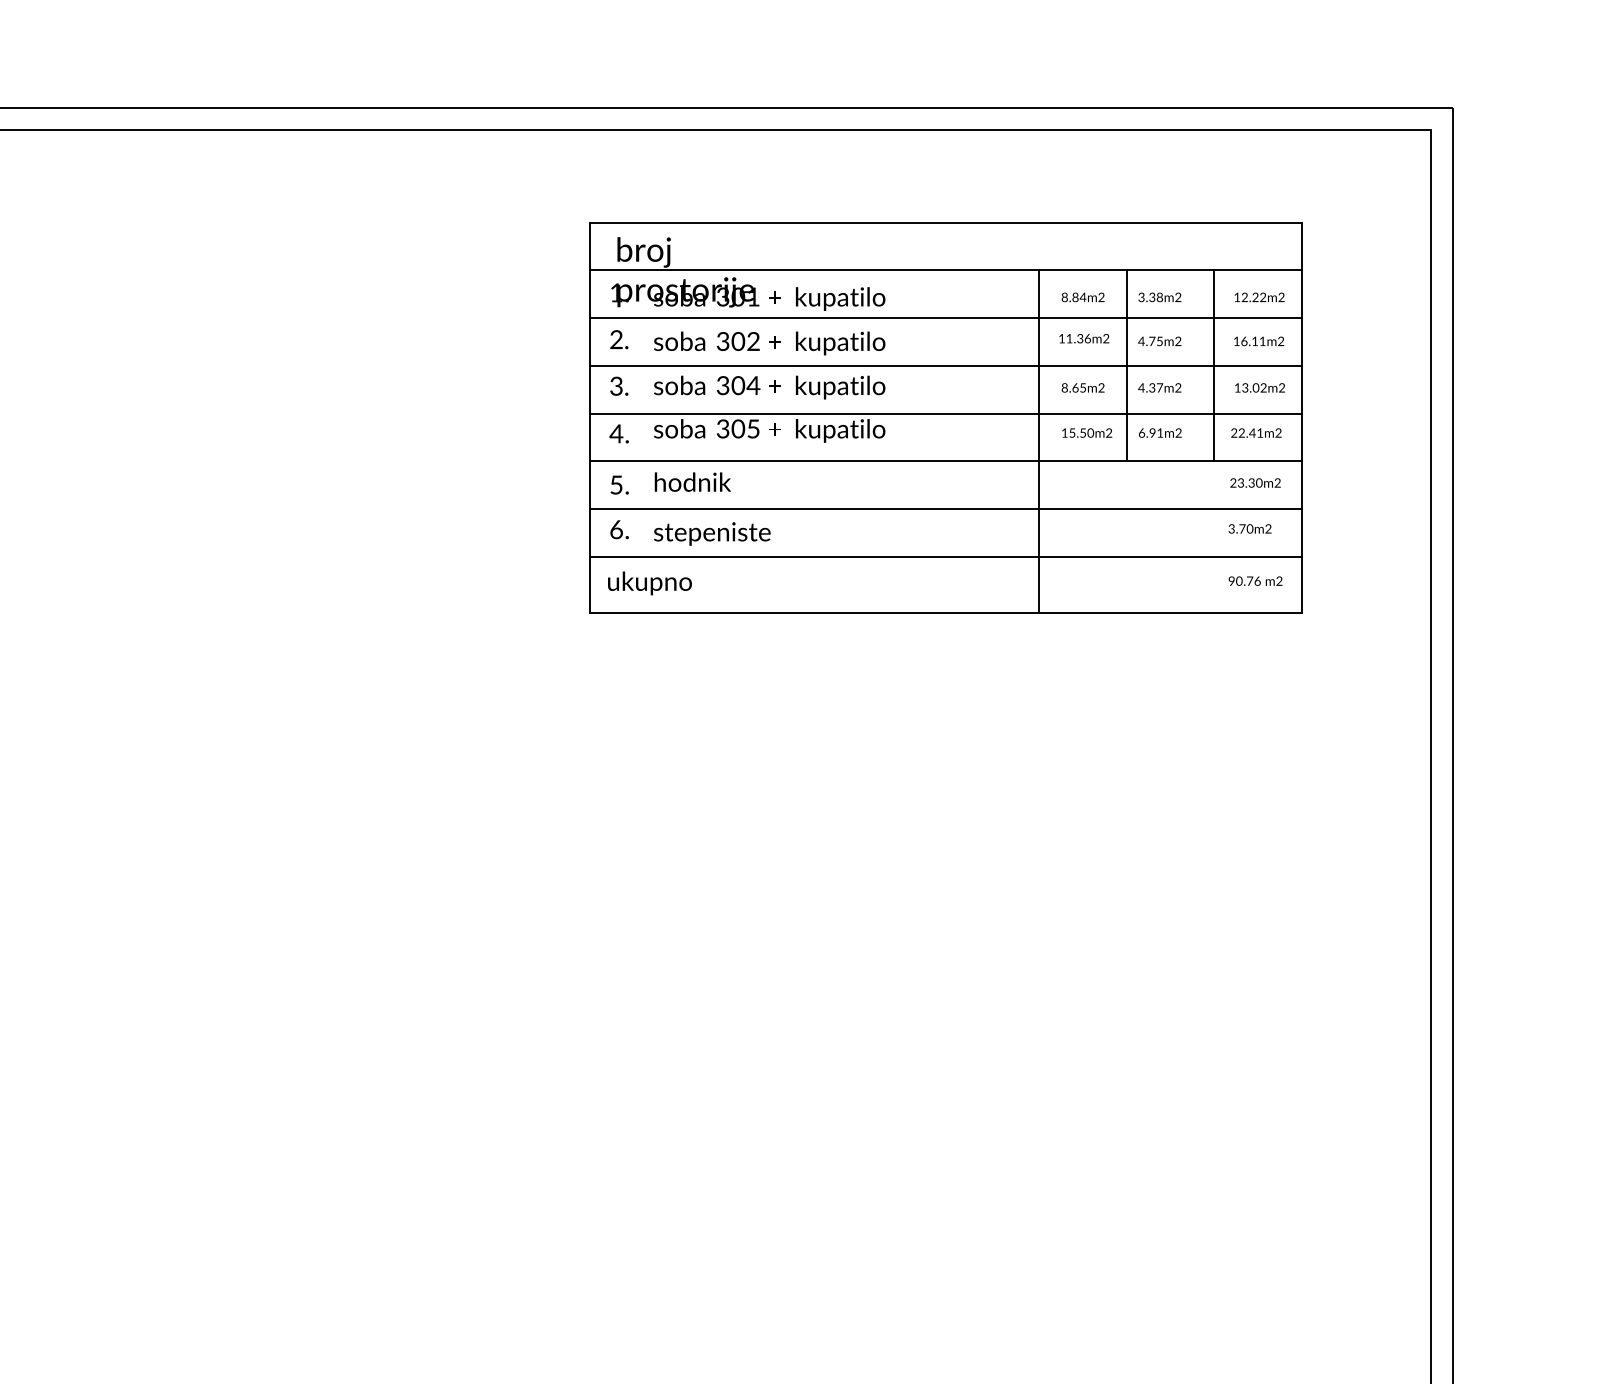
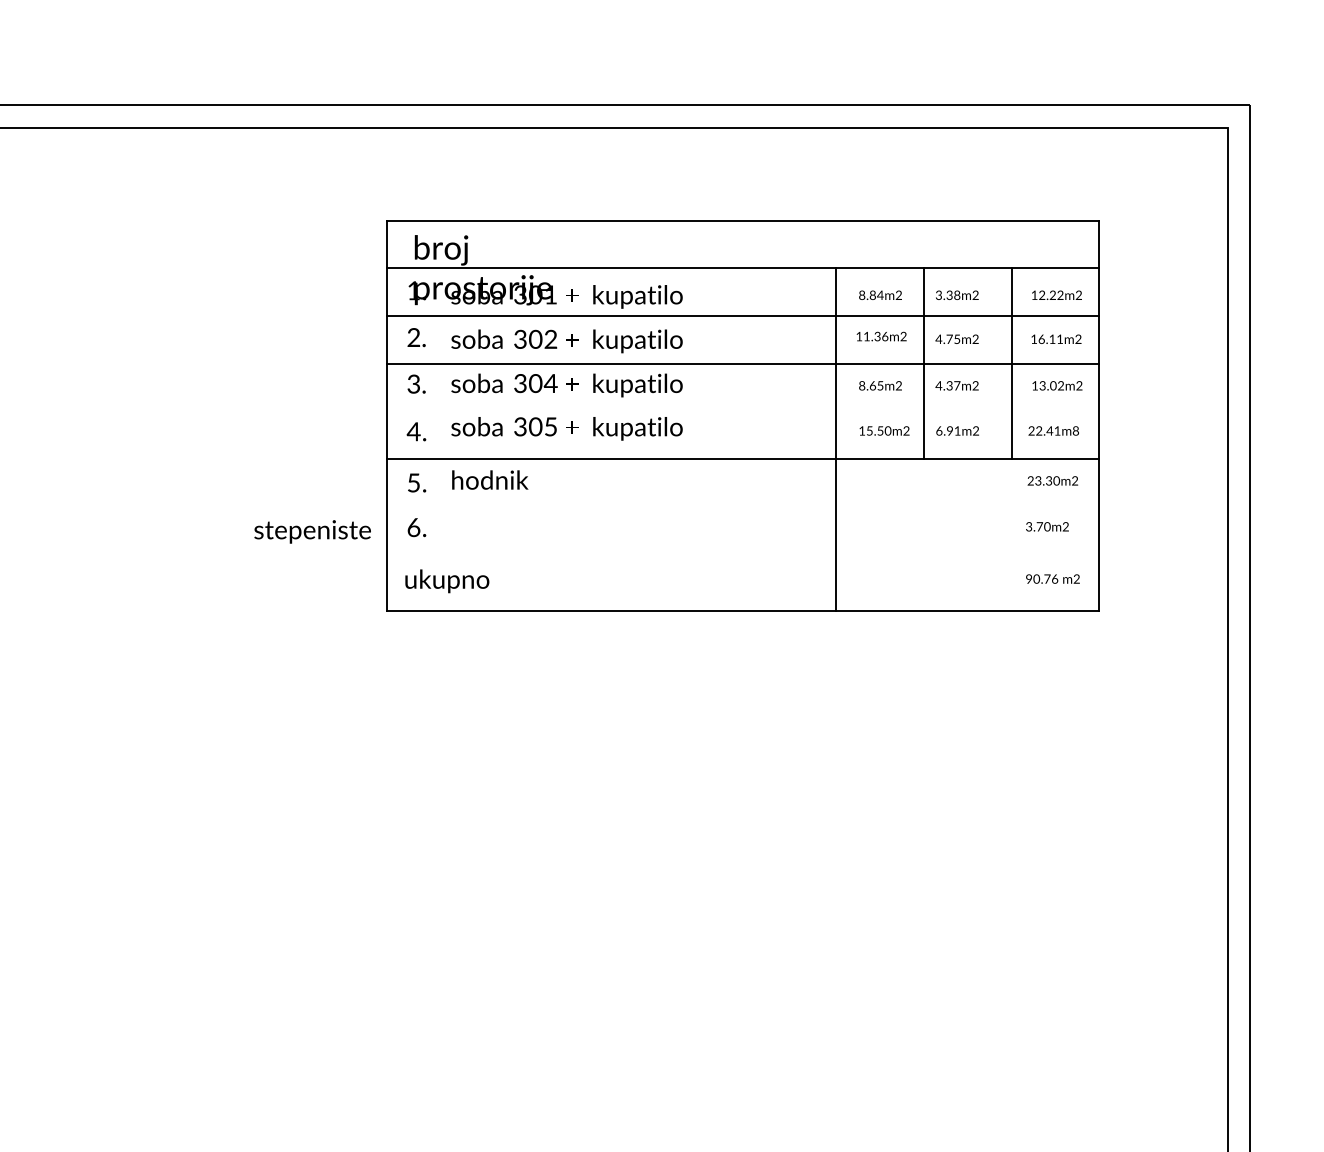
line: (945, 413) -> (742, 411), removed
text: (1278, 433) -> (1075, 431), 22.41m2 -> 22.41m8
line: (945, 509) -> (742, 507), removed
text: (712, 533) -> (312, 531), moved
line: (945, 557) -> (742, 555), removed

